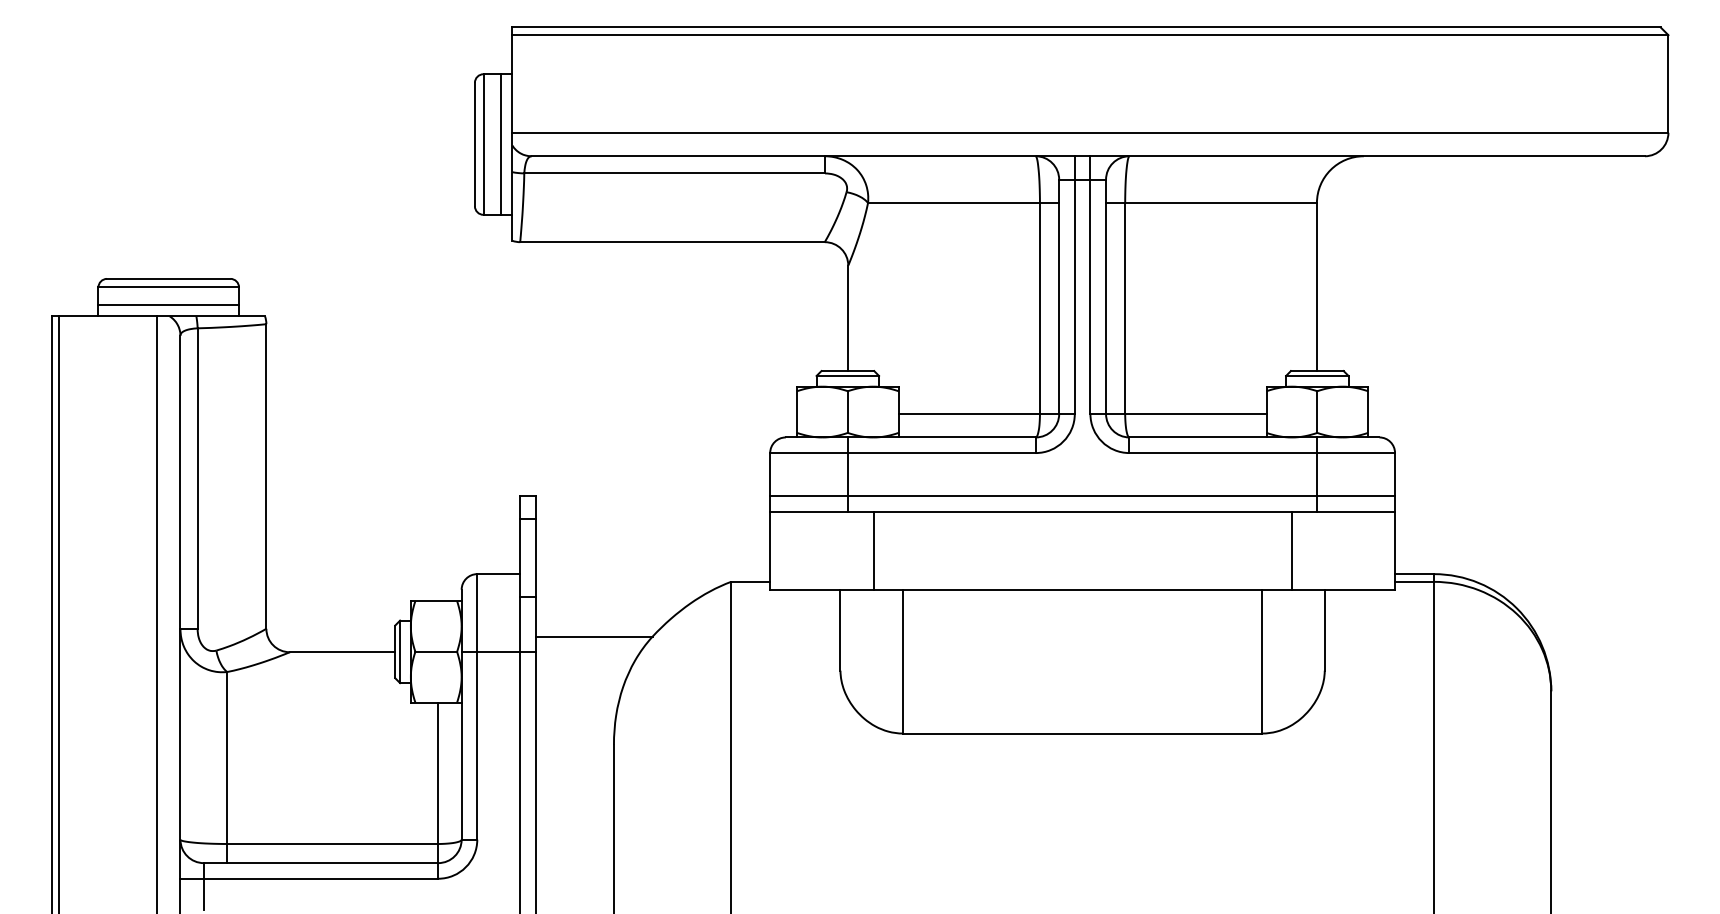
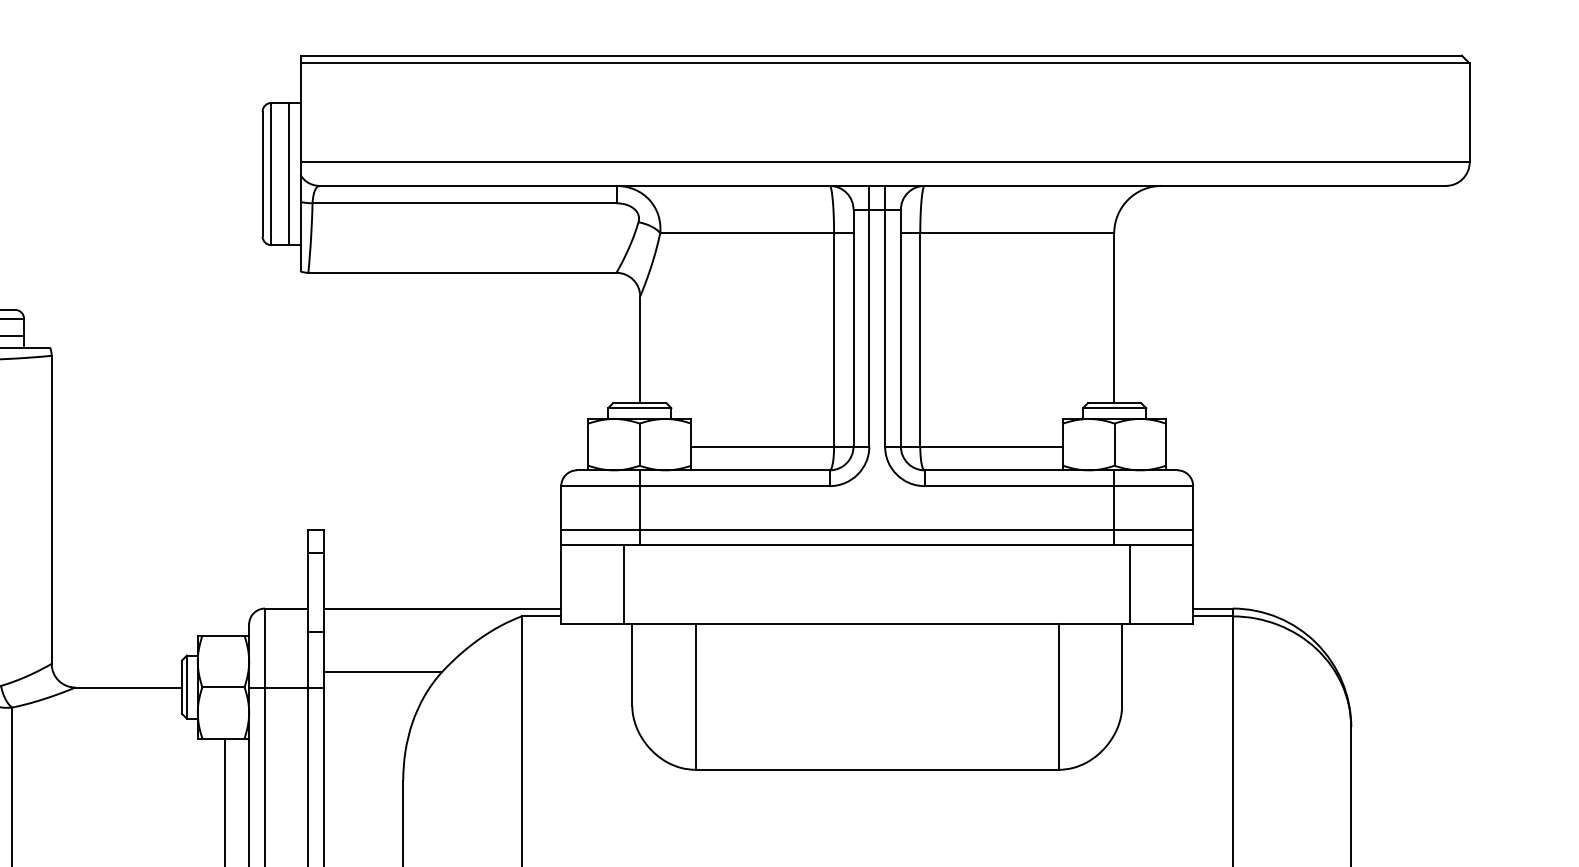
line: (873, 550) -> (624, 584), moved
line: (1291, 550) -> (1129, 584), moved
line: (652, 574) -> (442, 608), added

